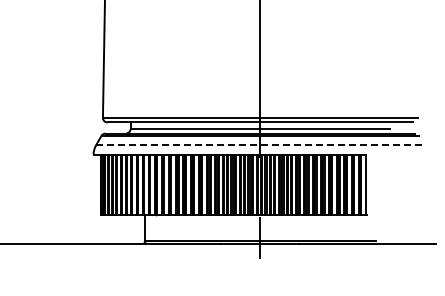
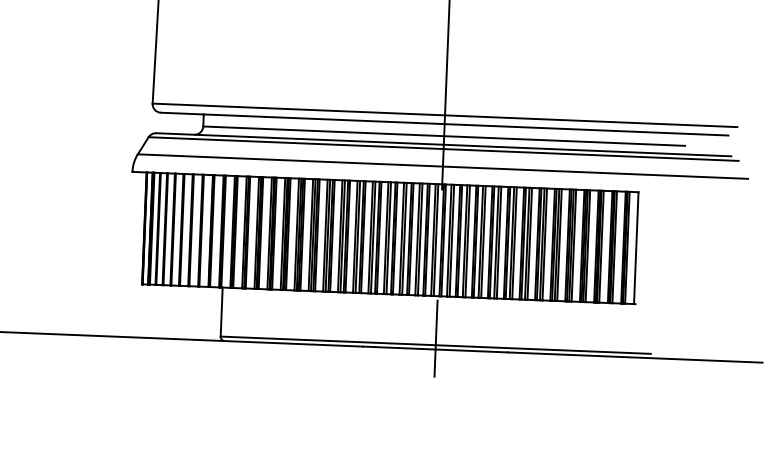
line: (260, 145) -> (443, 166), dashed -> solid

